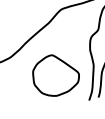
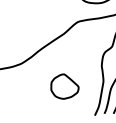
part: (55, 75) -> (64, 86), size x0.6

